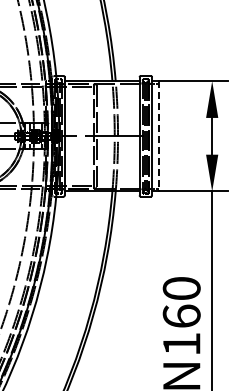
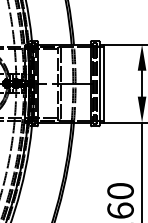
line: (158, 136) -> (104, 83), dashed -> solid

